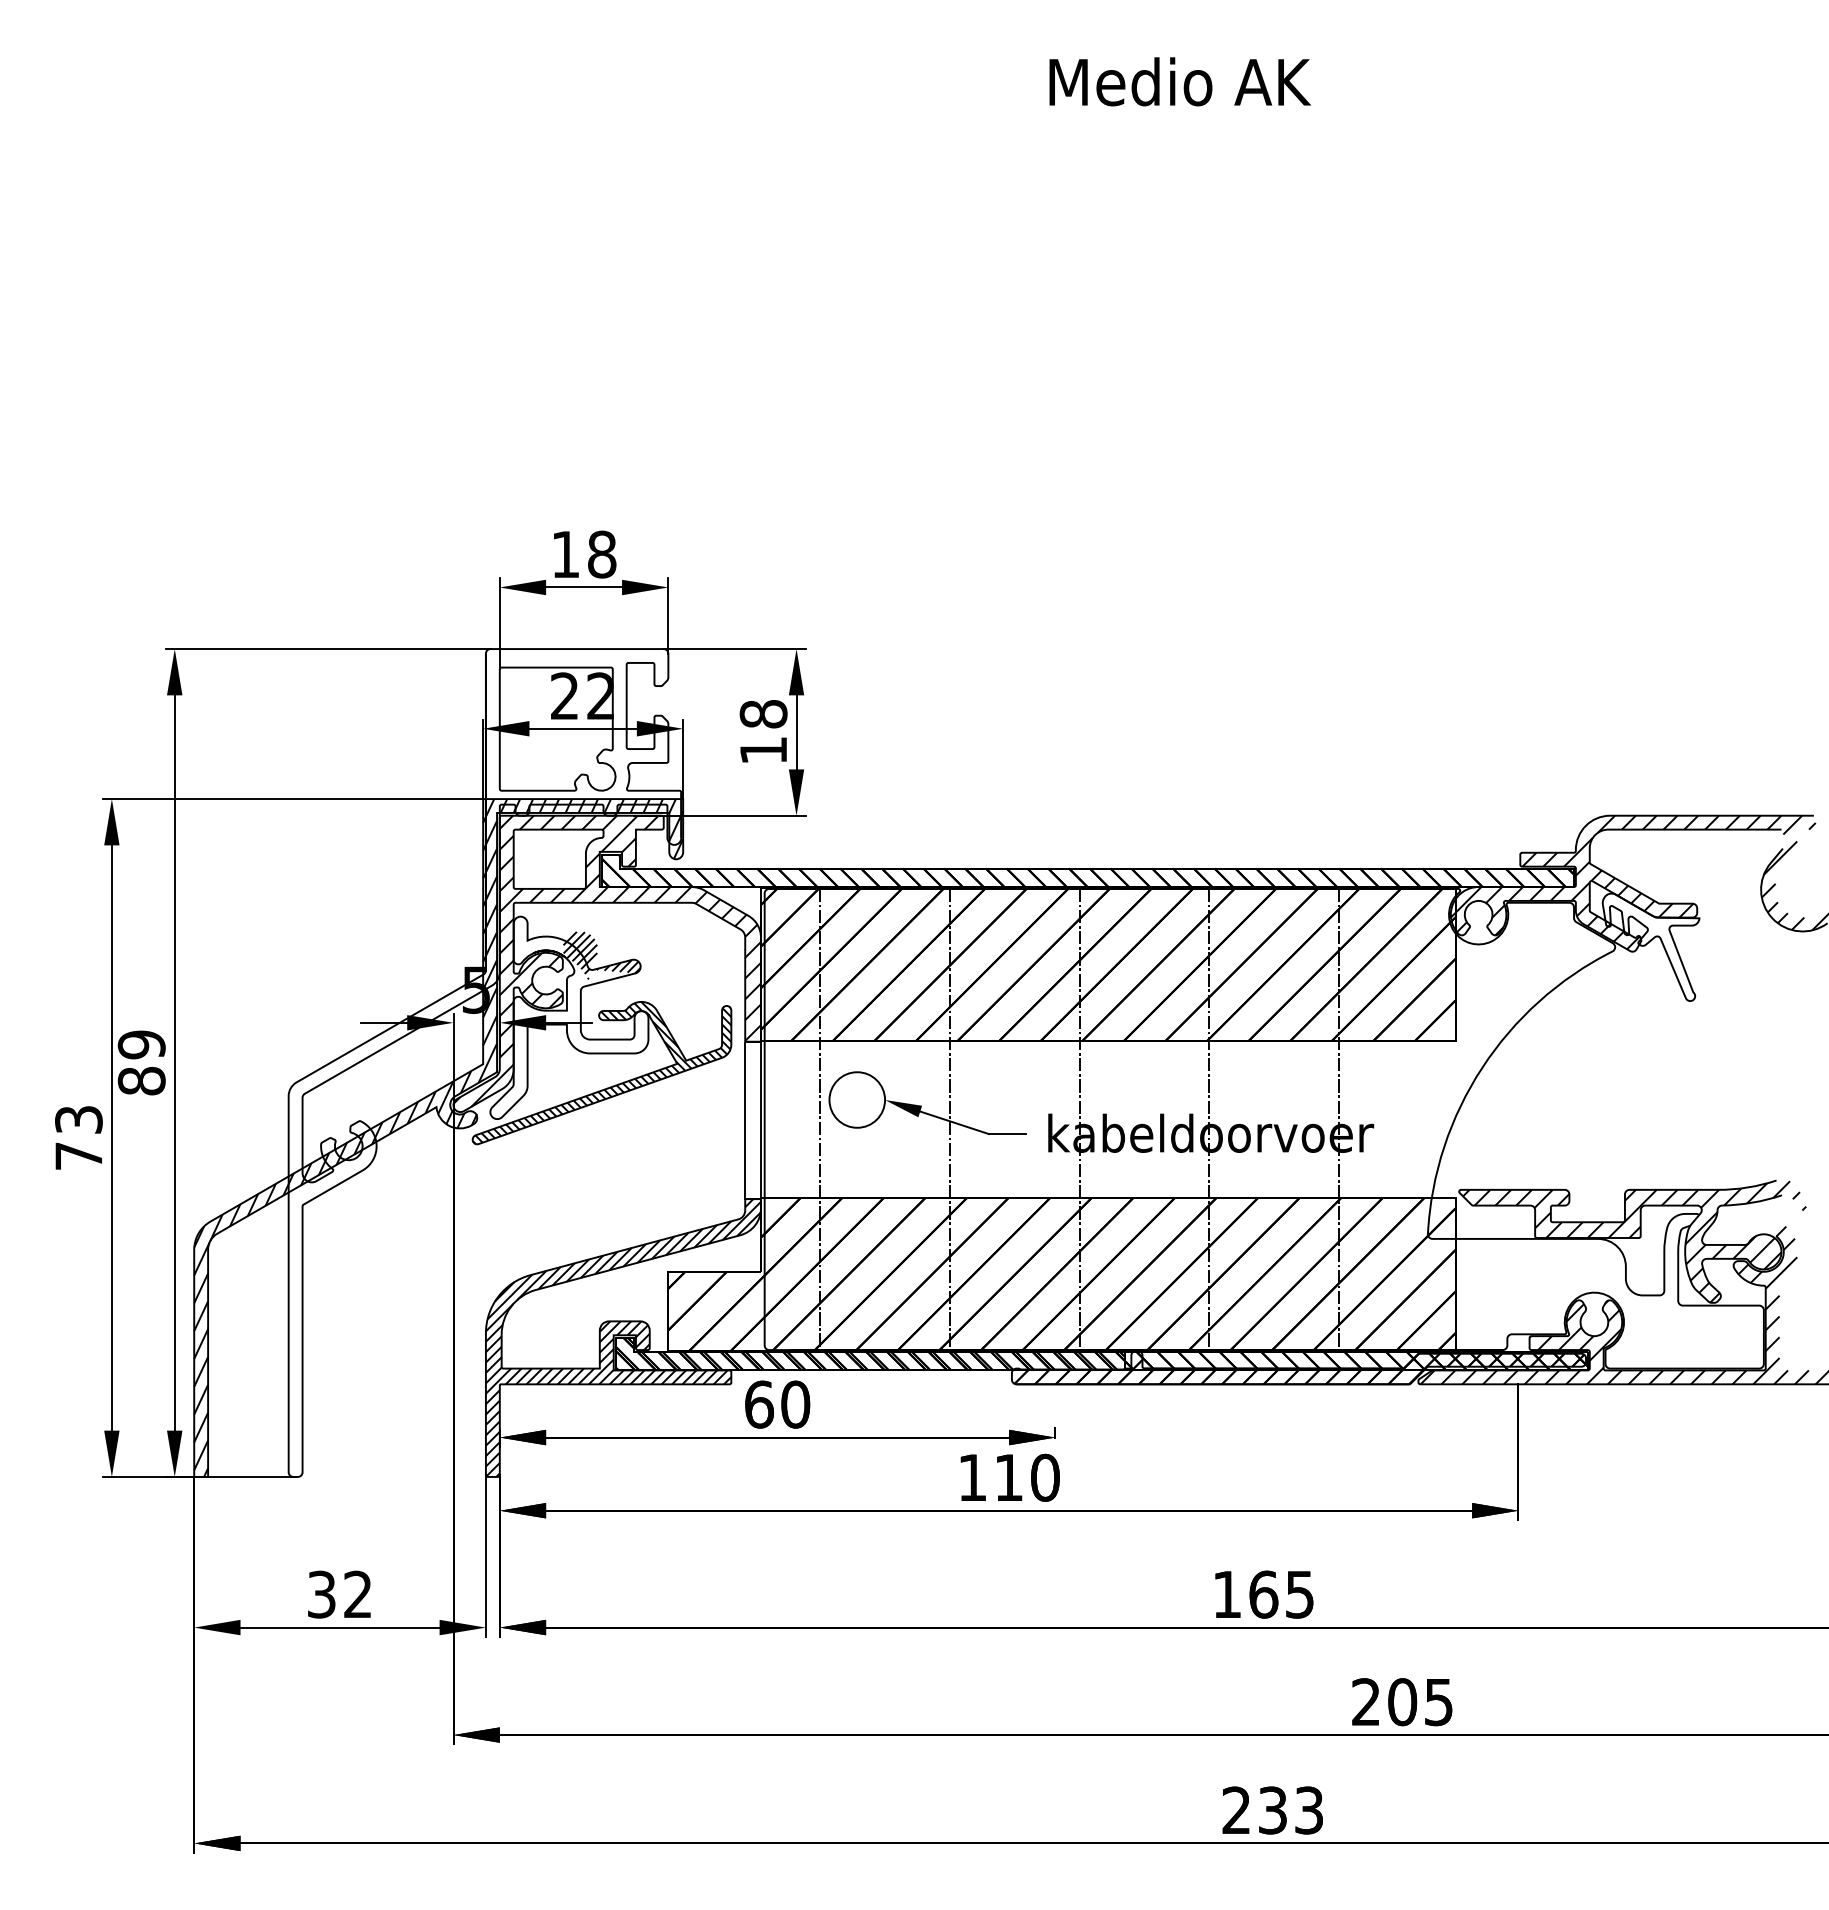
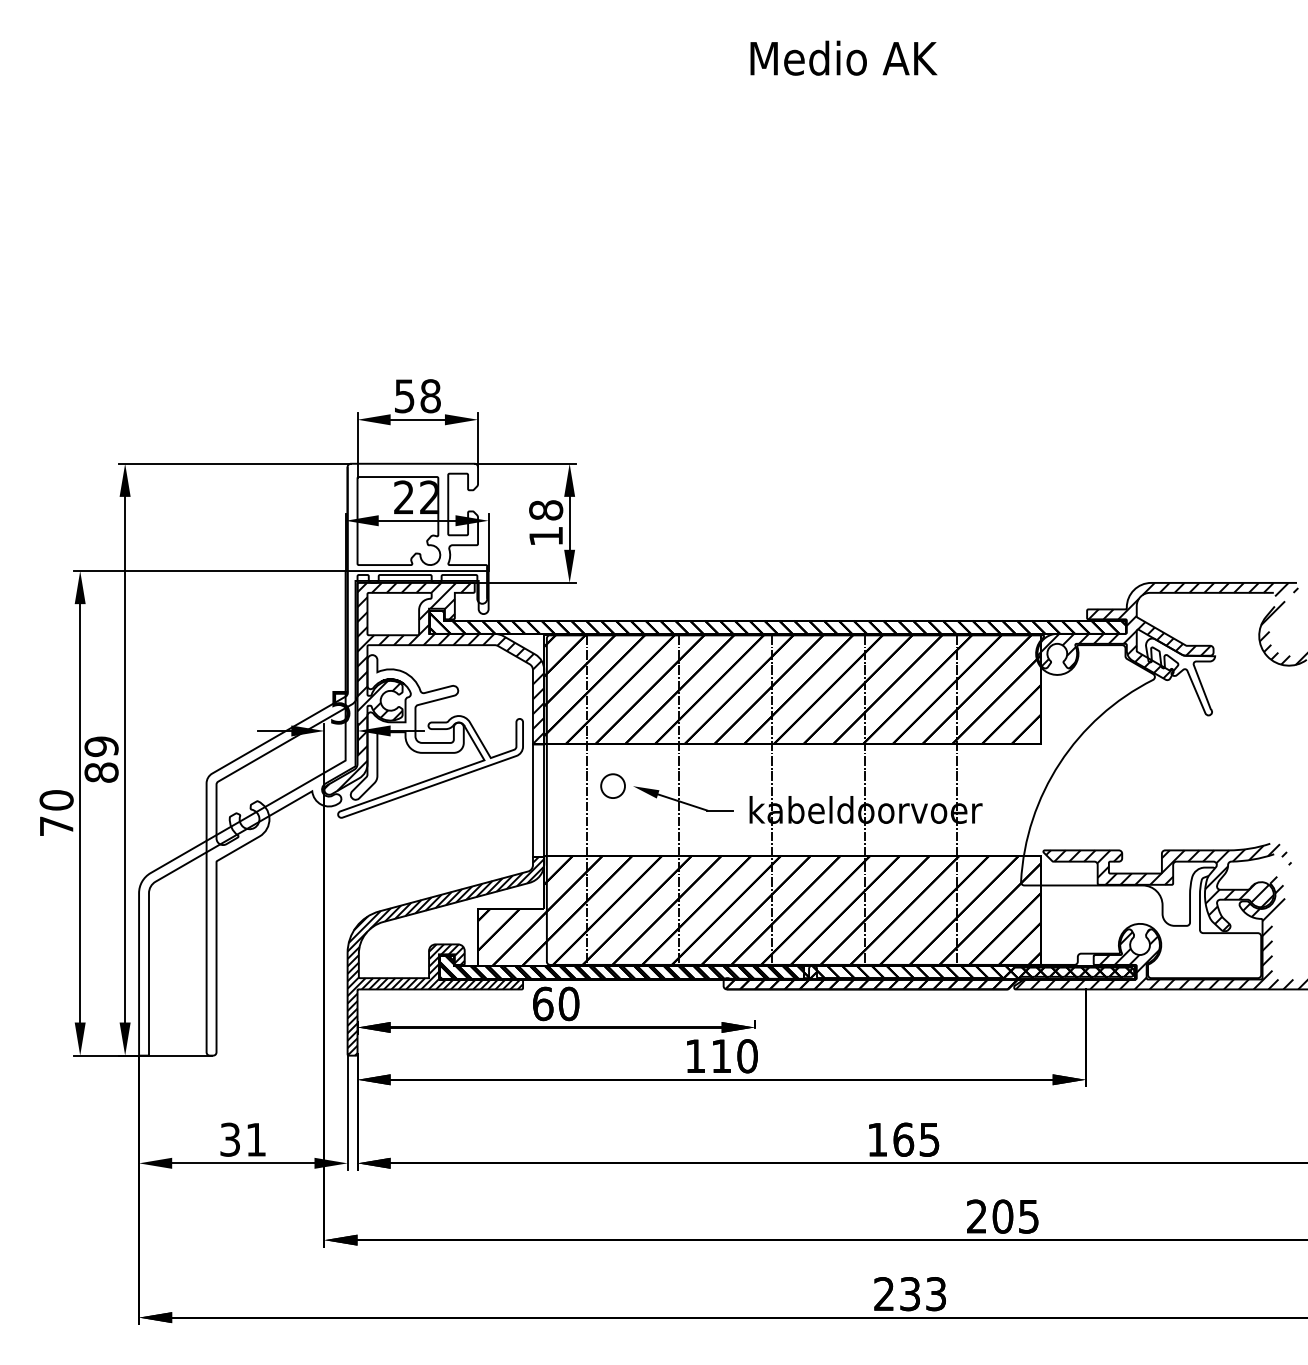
text: (565, 554) -> (404, 396), 18 -> 58
hatch: (601, 955) -> (430, 682), removed
hatch: (601, 1072) -> (430, 766), removed
circle: (857, 1099) -> (613, 785), size x0.6
text: (78, 1119) -> (56, 800), 73 -> 70
hatch: (438, 1137) -> (313, 812), removed
text: (357, 1593) -> (255, 1138), 32 -> 31

